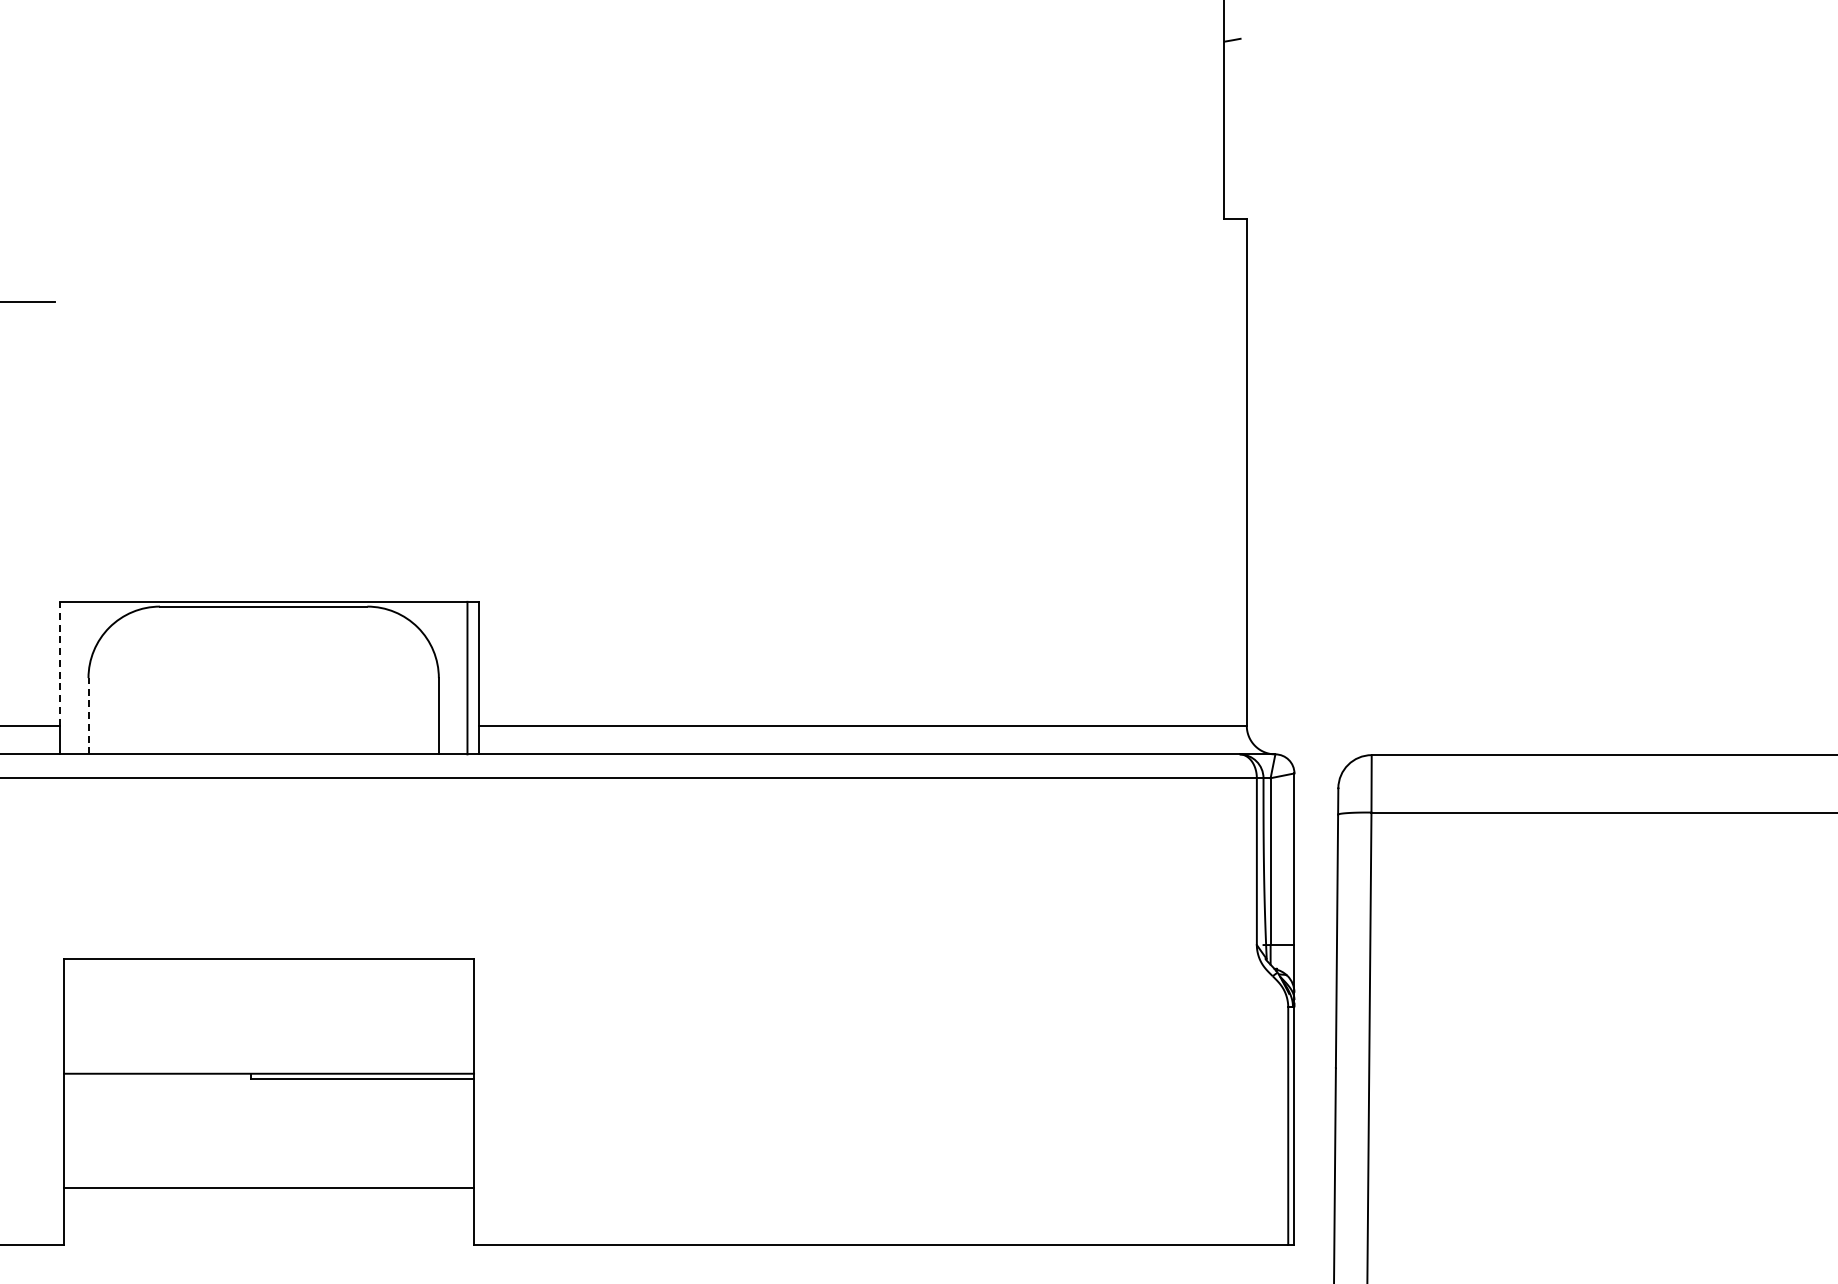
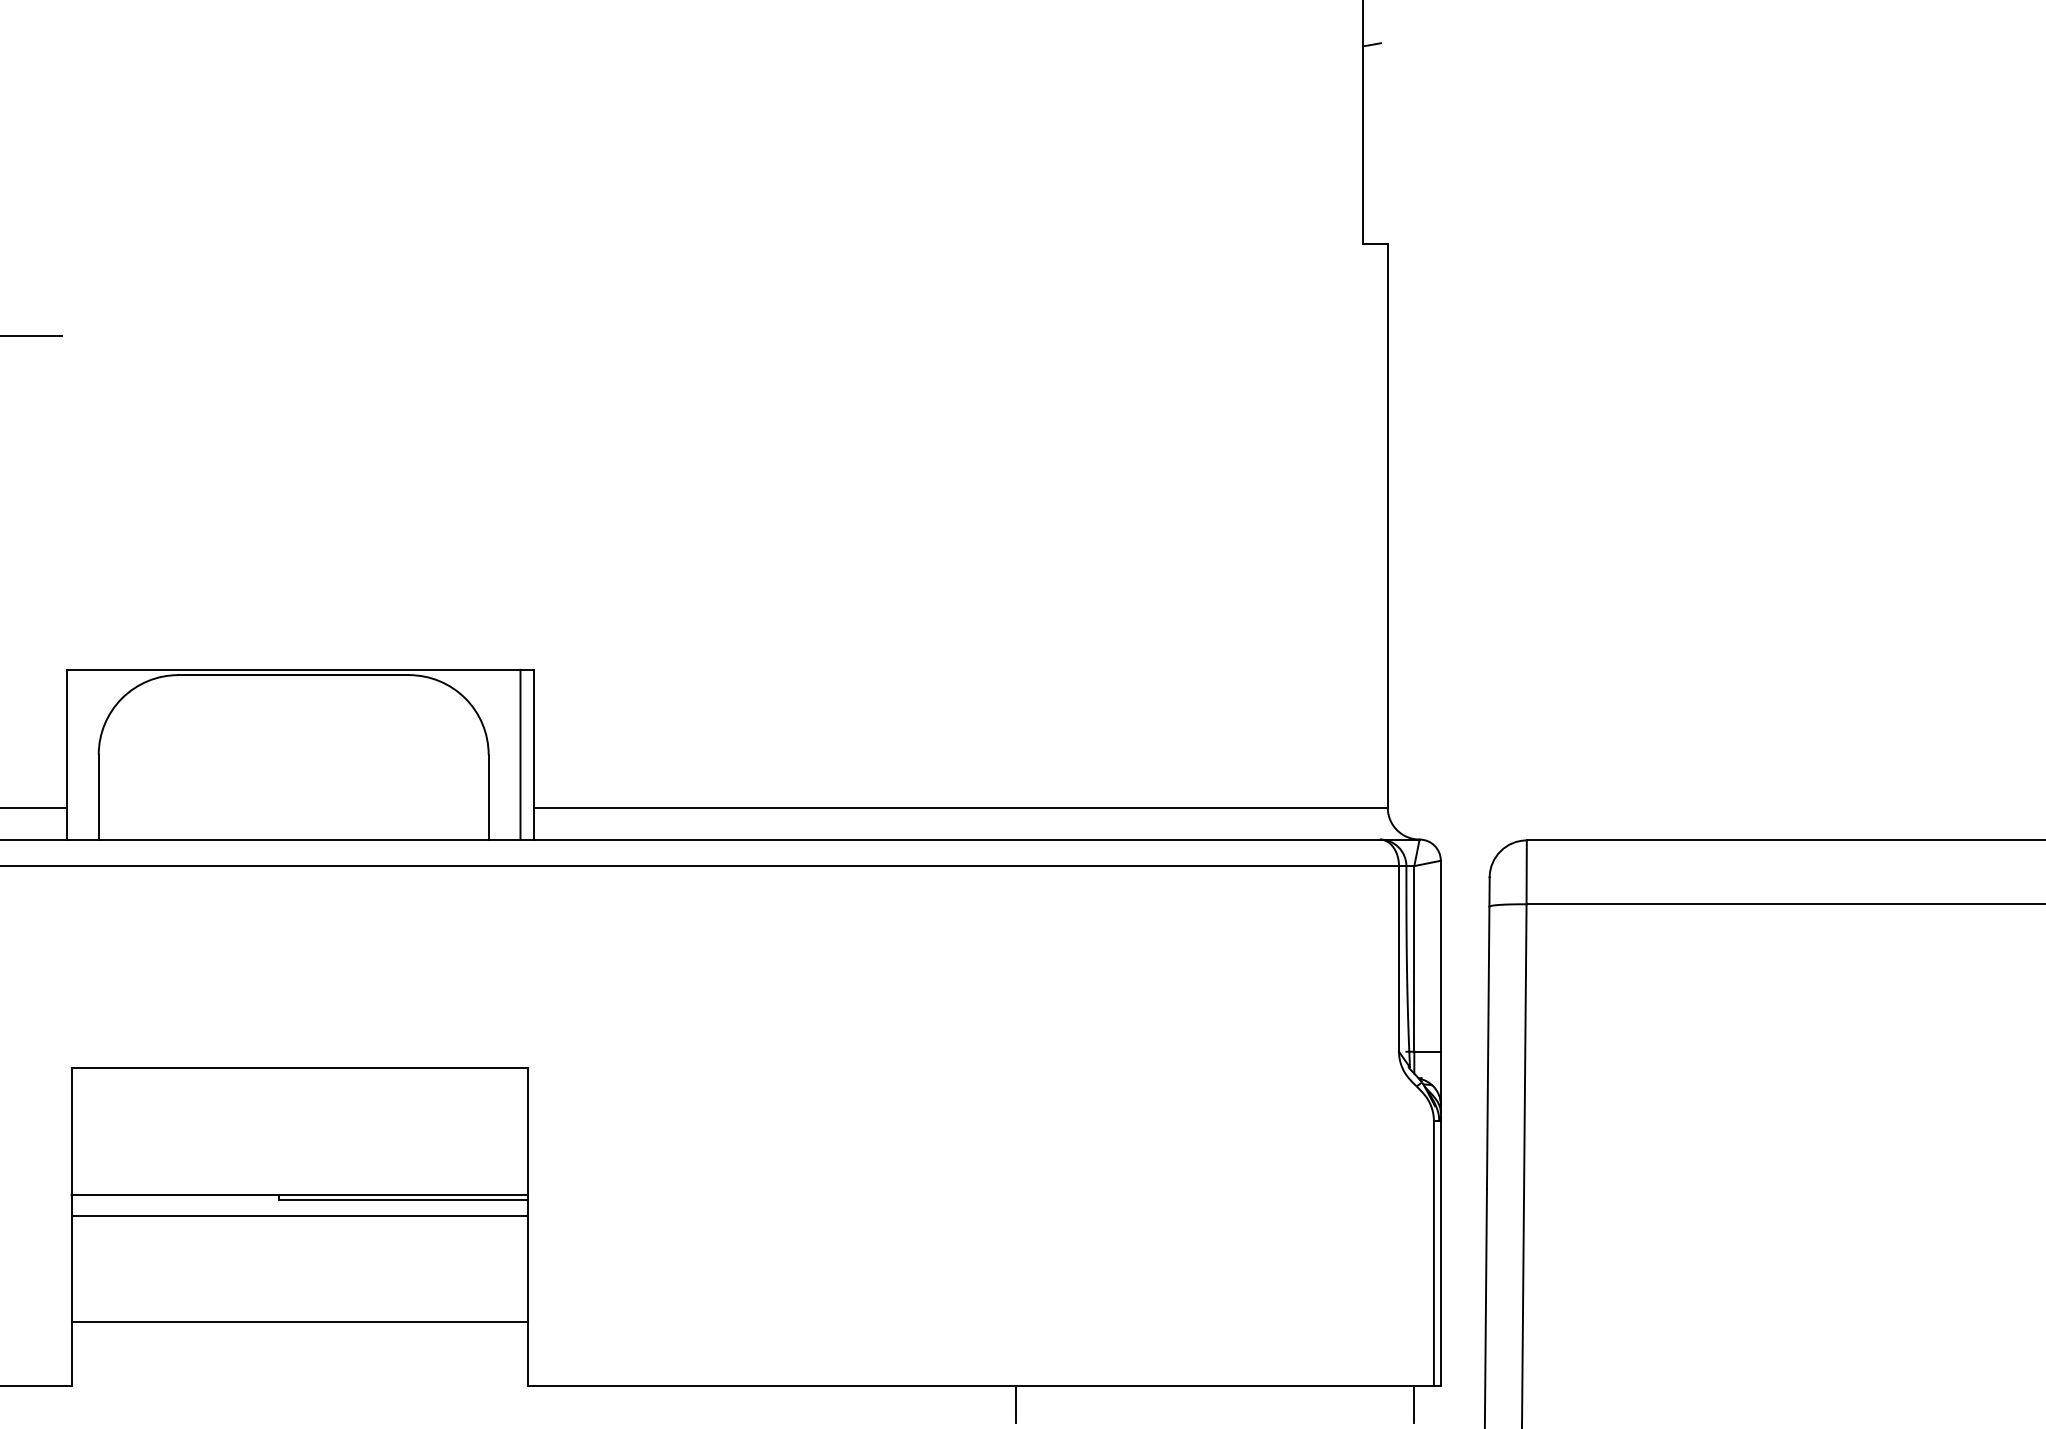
line: (59, 663) -> (66, 738), dashed -> solid
line: (88, 715) -> (98, 796), dashed -> solid
line: (269, 1092) -> (300, 1215), added
line: (913, 1261) -> (1016, 1403), added
line: (1270, 1261) -> (1414, 1403), added

